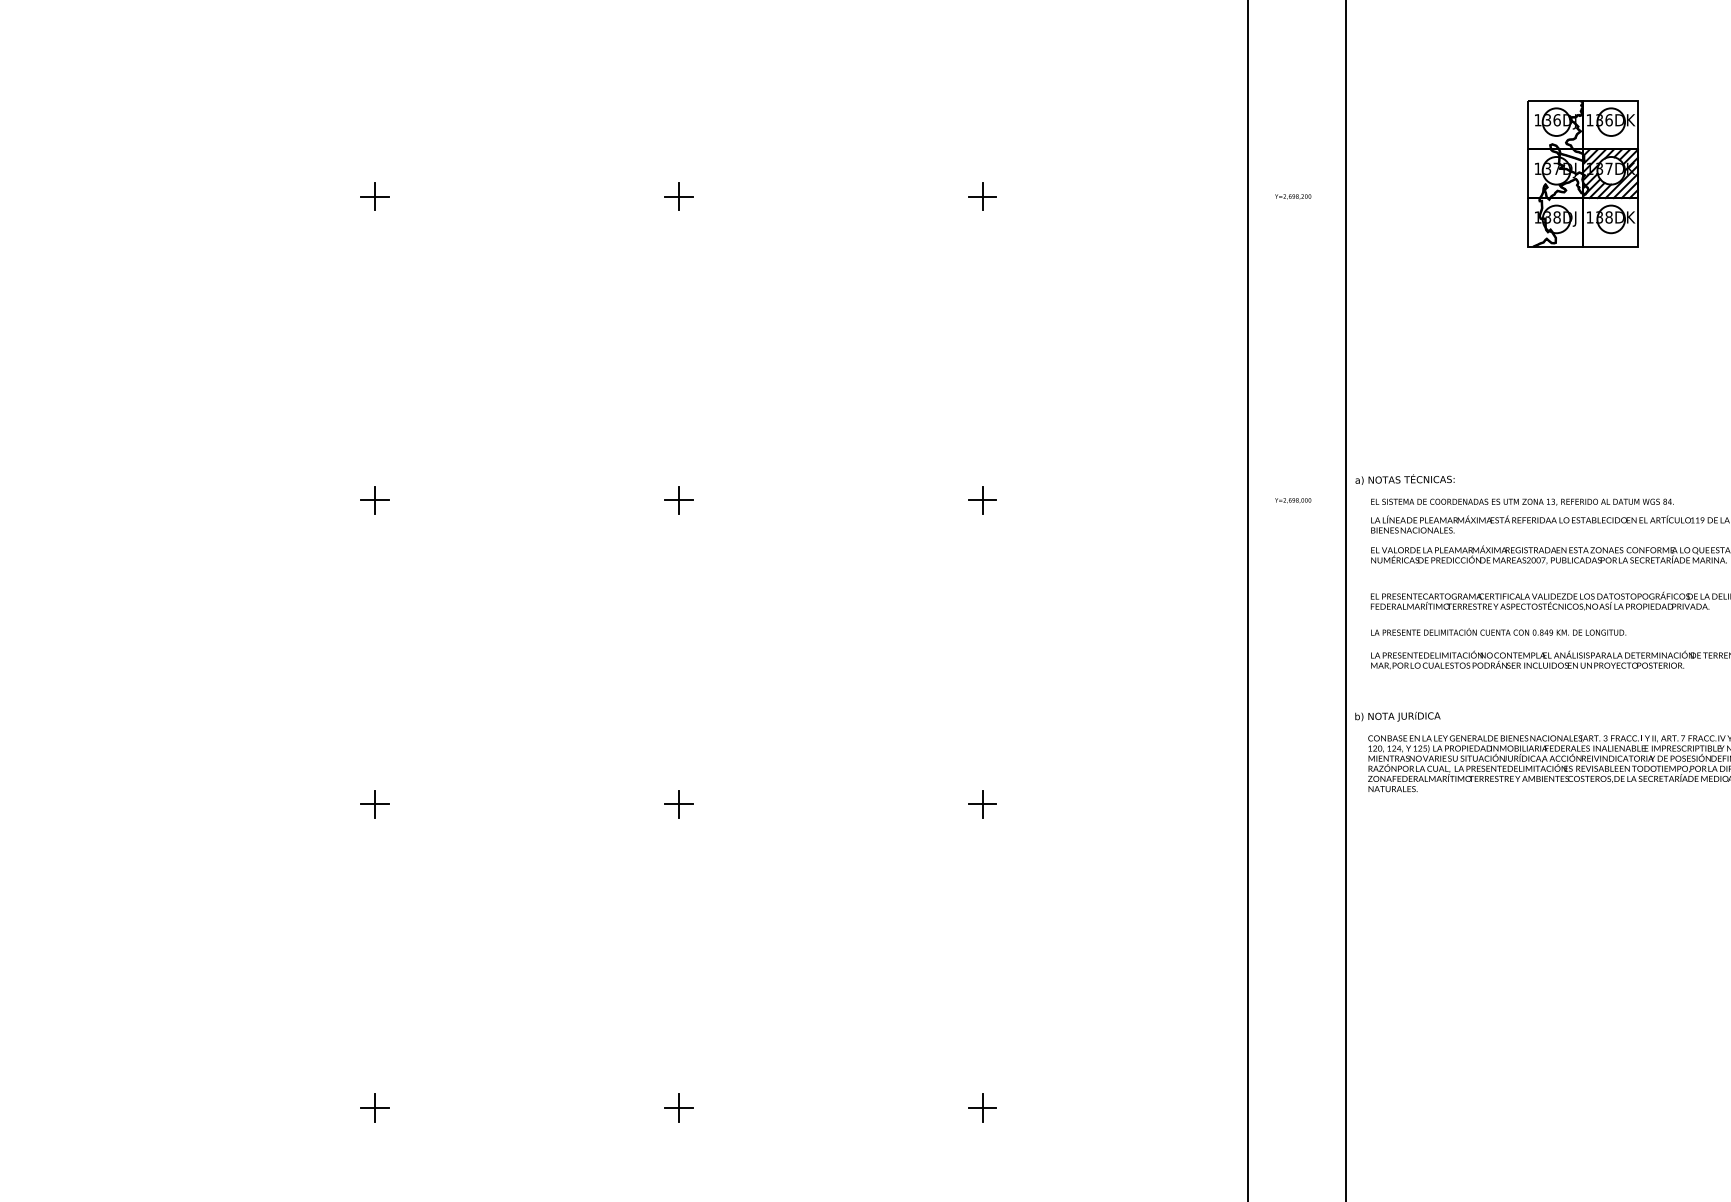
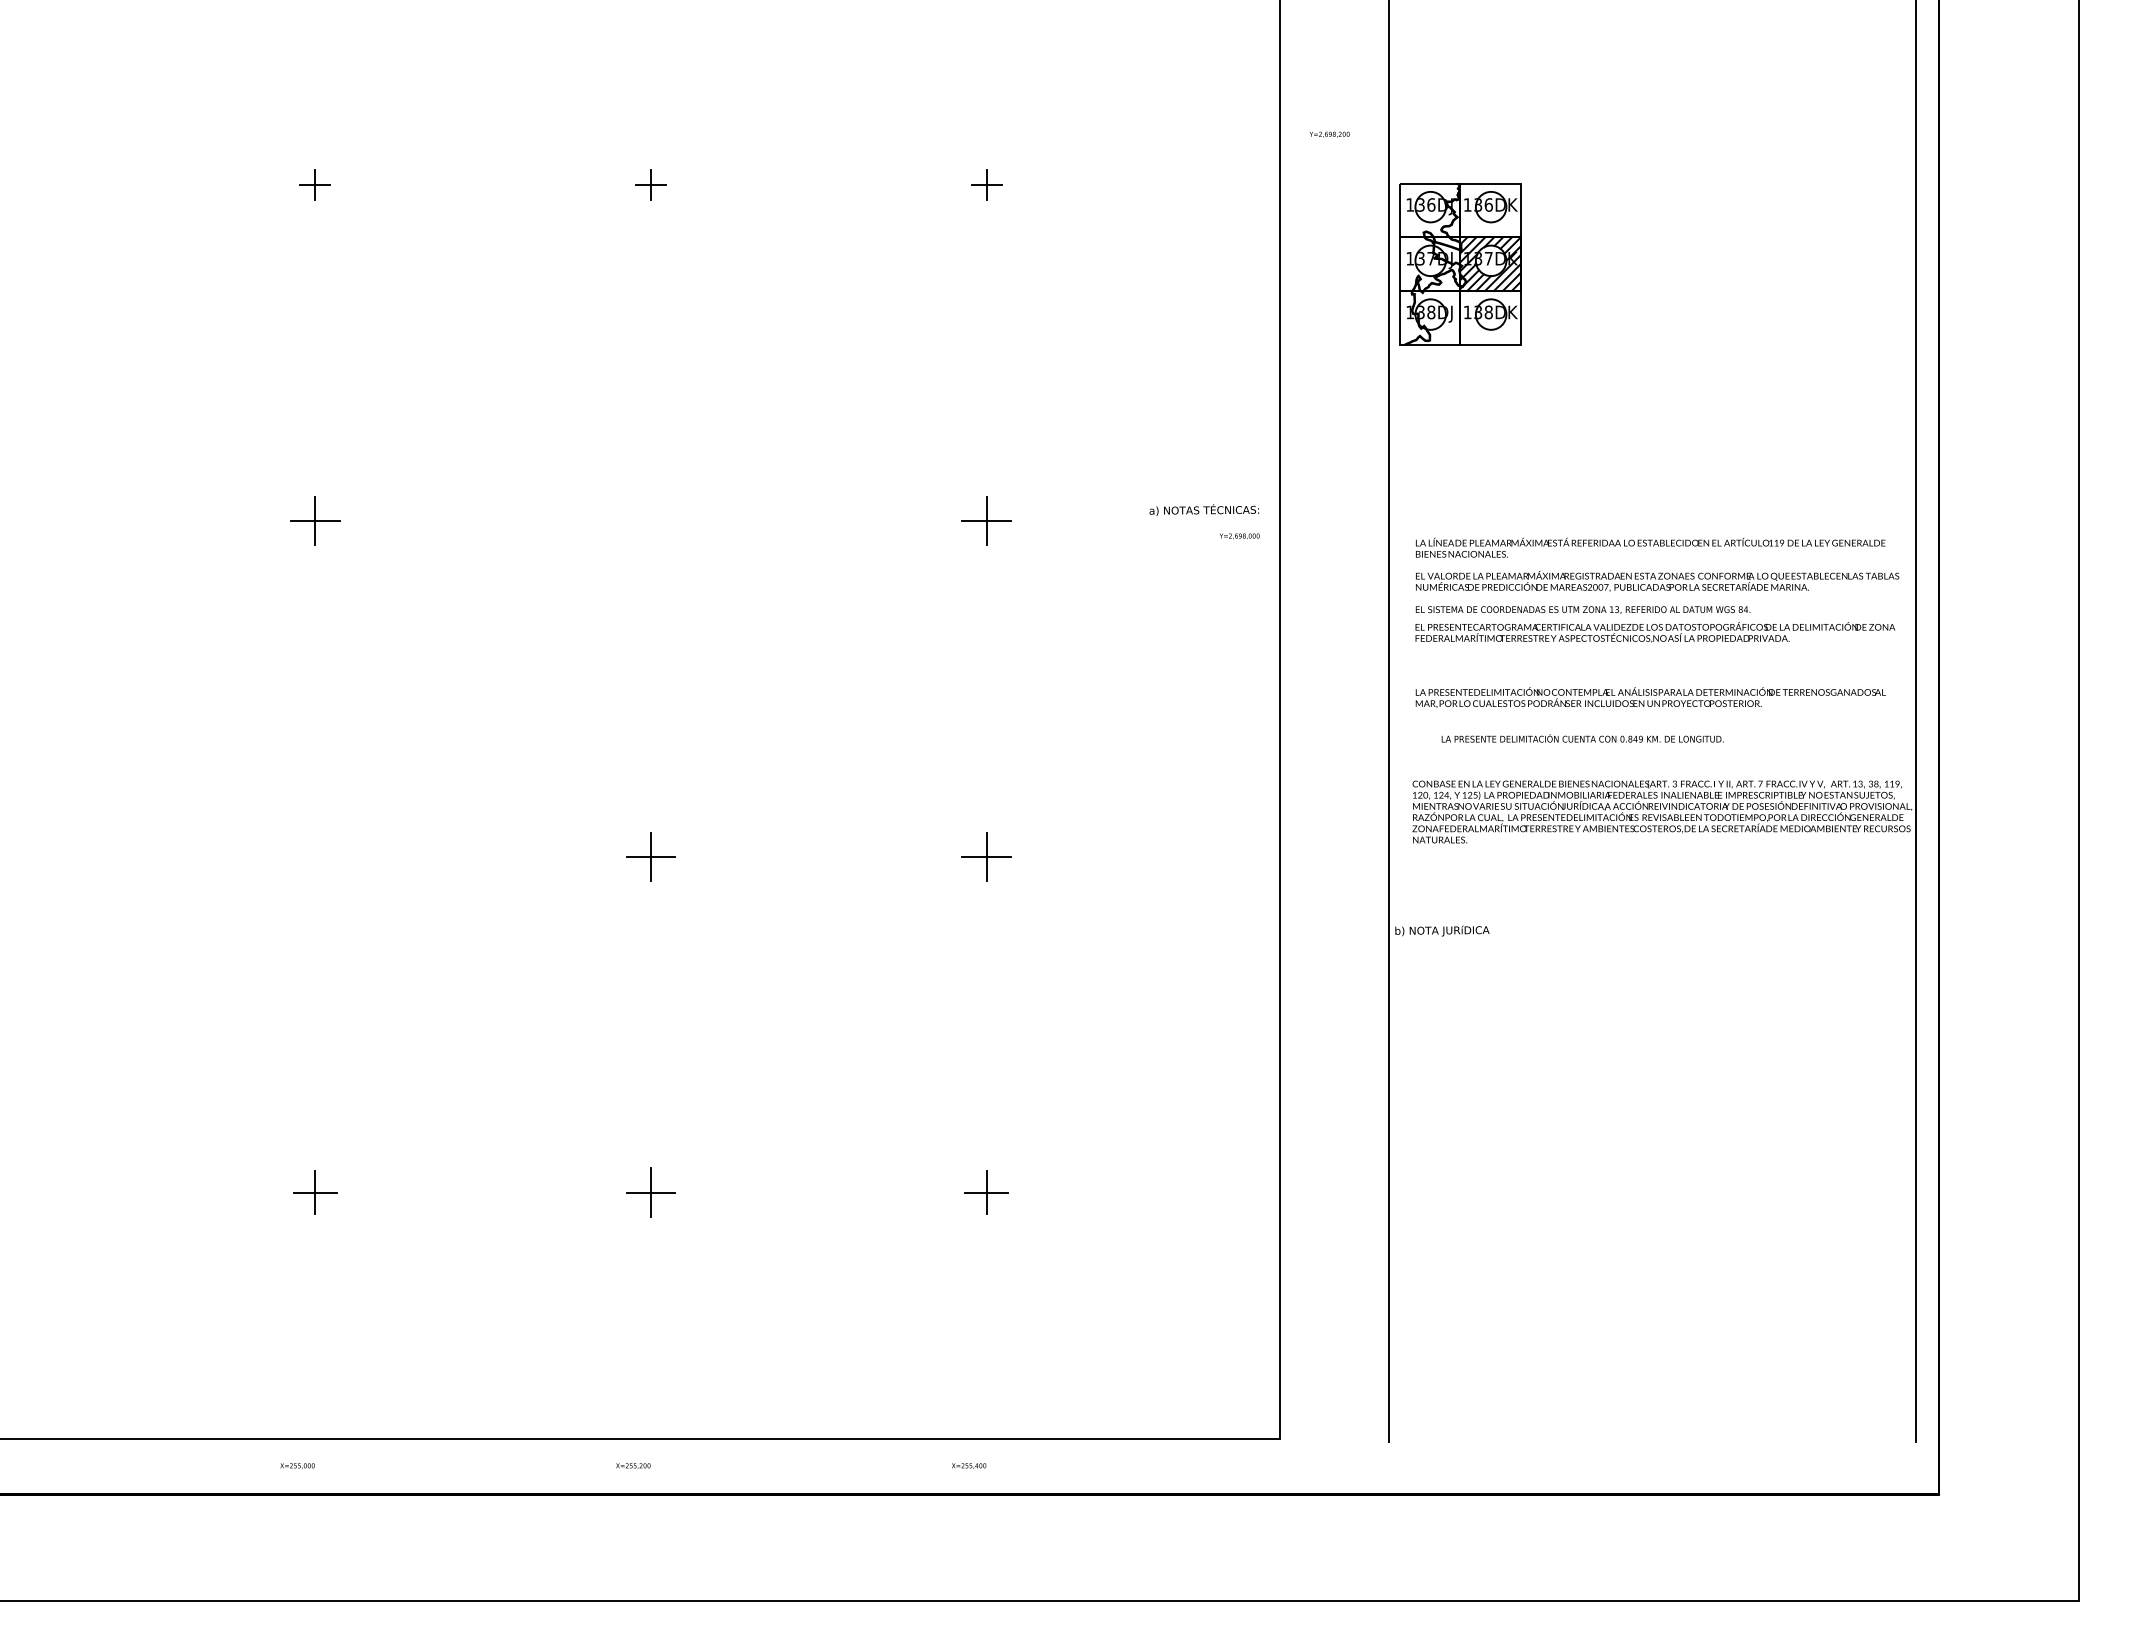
part: (1583, 174) -> (1460, 264), moved
text: (1292, 196) -> (1329, 134), moved
text: (1404, 479) -> (1203, 509), moved
part: (374, 499) -> (314, 520), size x1.6
part: (678, 499) -> (650, 520), removed
part: (982, 499) -> (986, 520), size x1.6
text: (1292, 500) -> (1239, 536), moved
text: (1521, 501) -> (1582, 609), moved
text: (1498, 632) -> (1582, 738), moved
text: (1397, 716) -> (1442, 930), moved
part: (374, 803) -> (314, 856), removed
part: (678, 803) -> (650, 856), size x1.6
part: (982, 803) -> (986, 856), size x1.6
part: (374, 1108) -> (314, 1192), size x1.4
part: (678, 1108) -> (650, 1192), size x1.6
part: (982, 1108) -> (986, 1192), size x1.4

